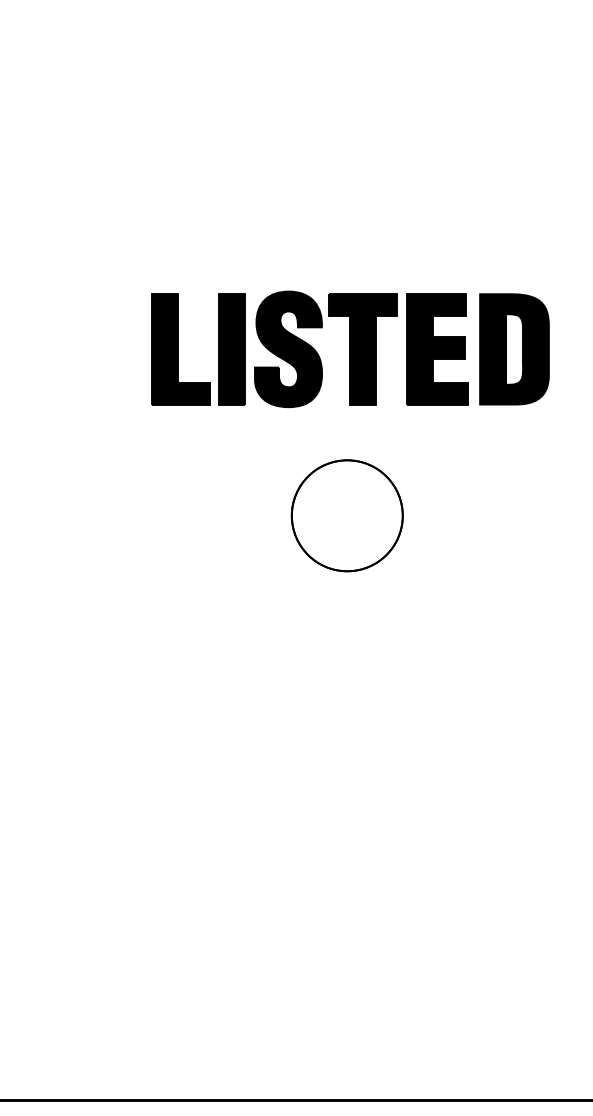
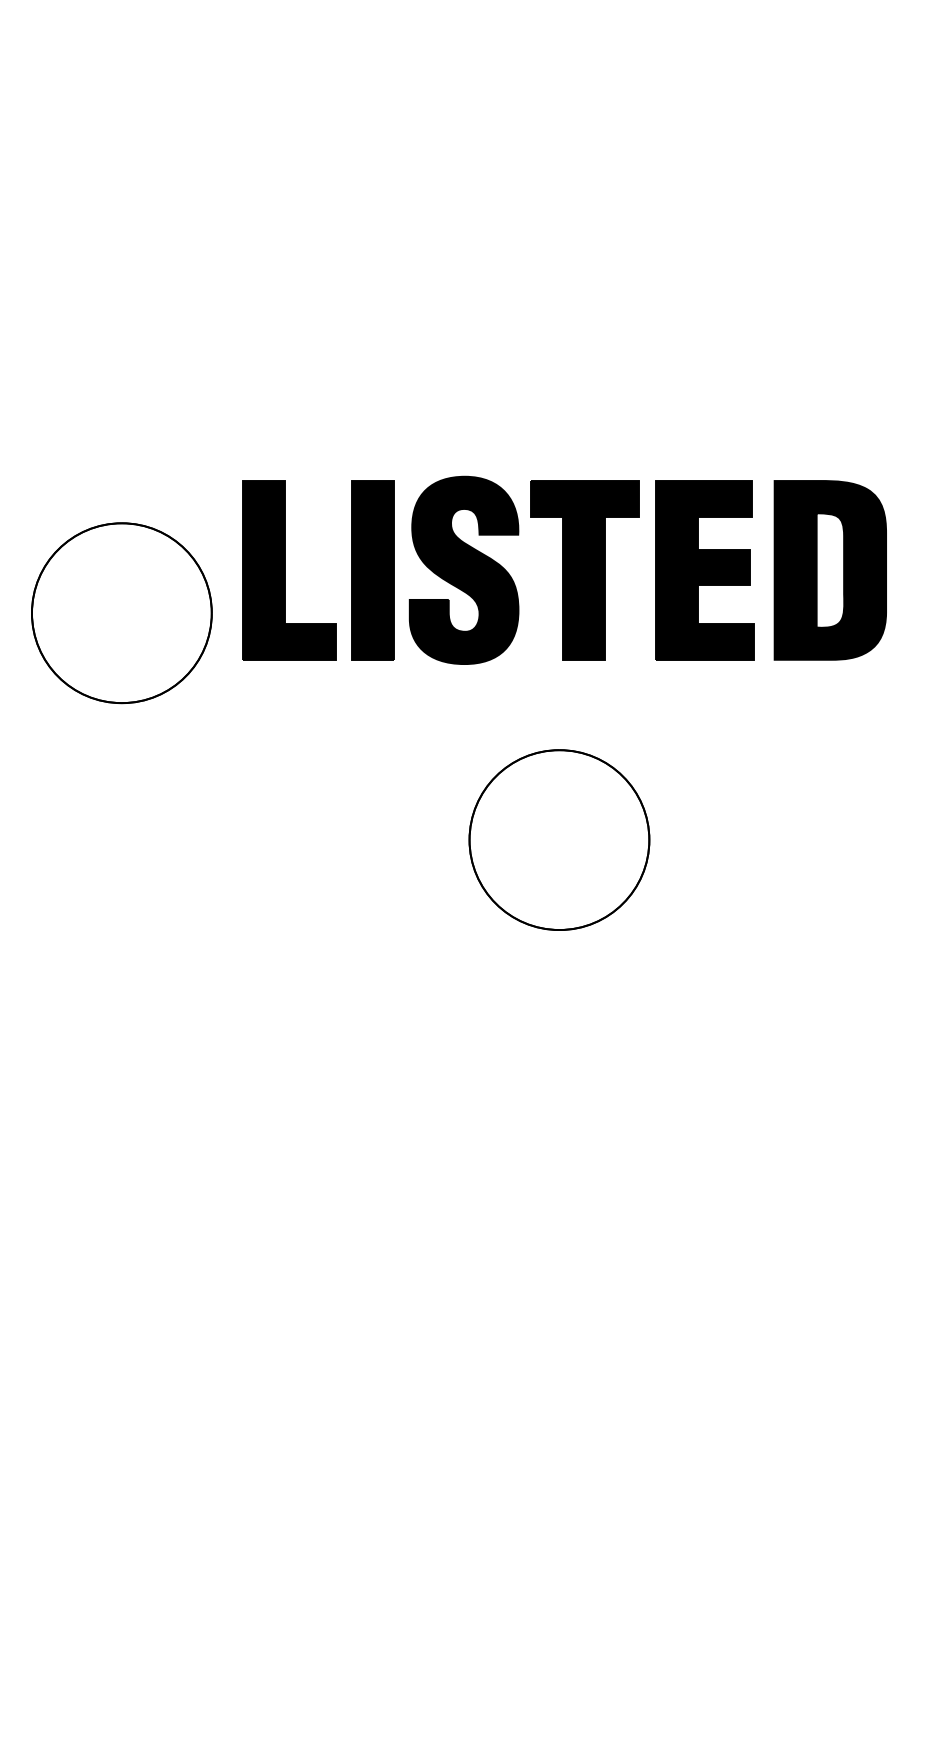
part: (76, 375) -> (120, 612), added

